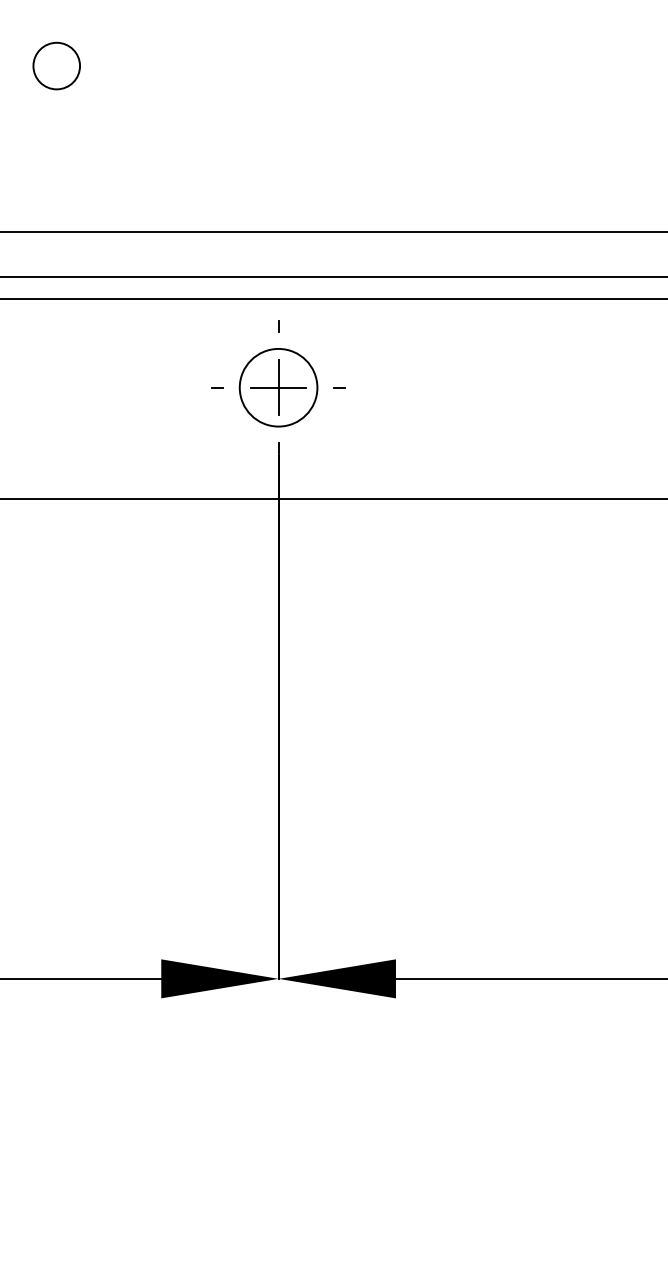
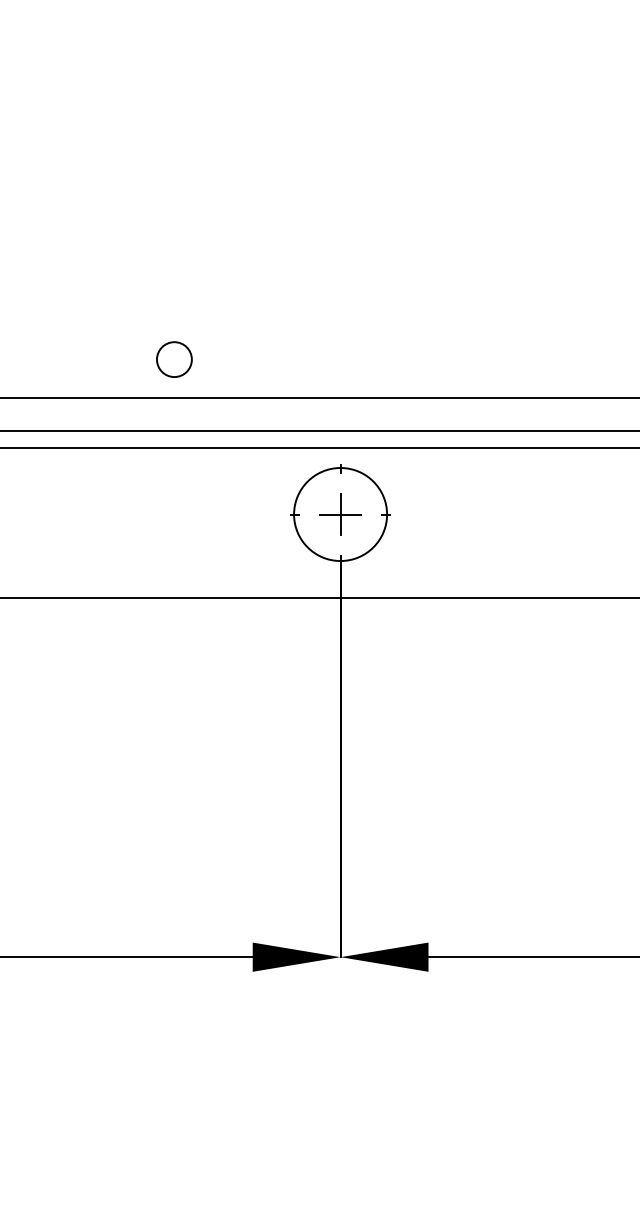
circle: (56, 65) -> (174, 359), moved
circle: (278, 387) -> (340, 514), size x1.6

